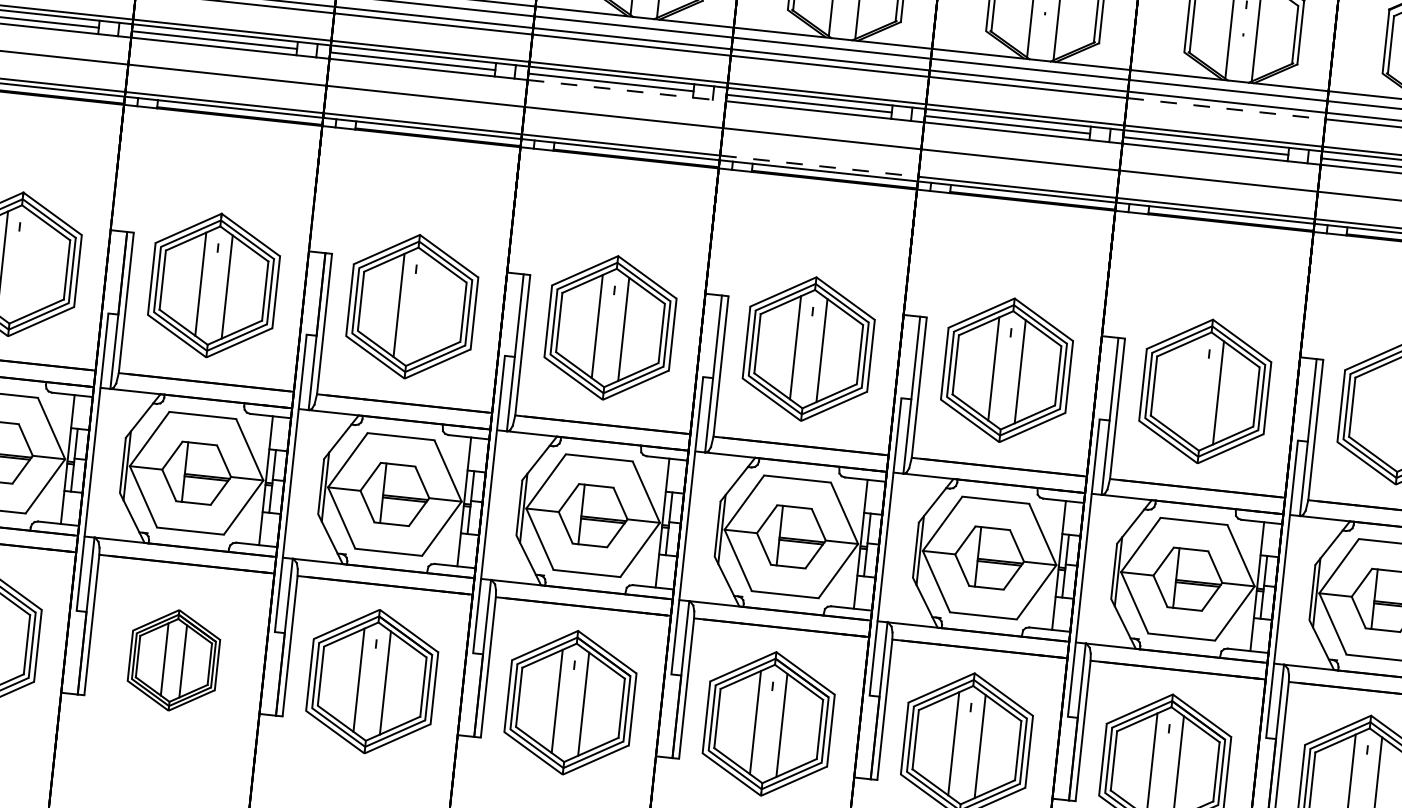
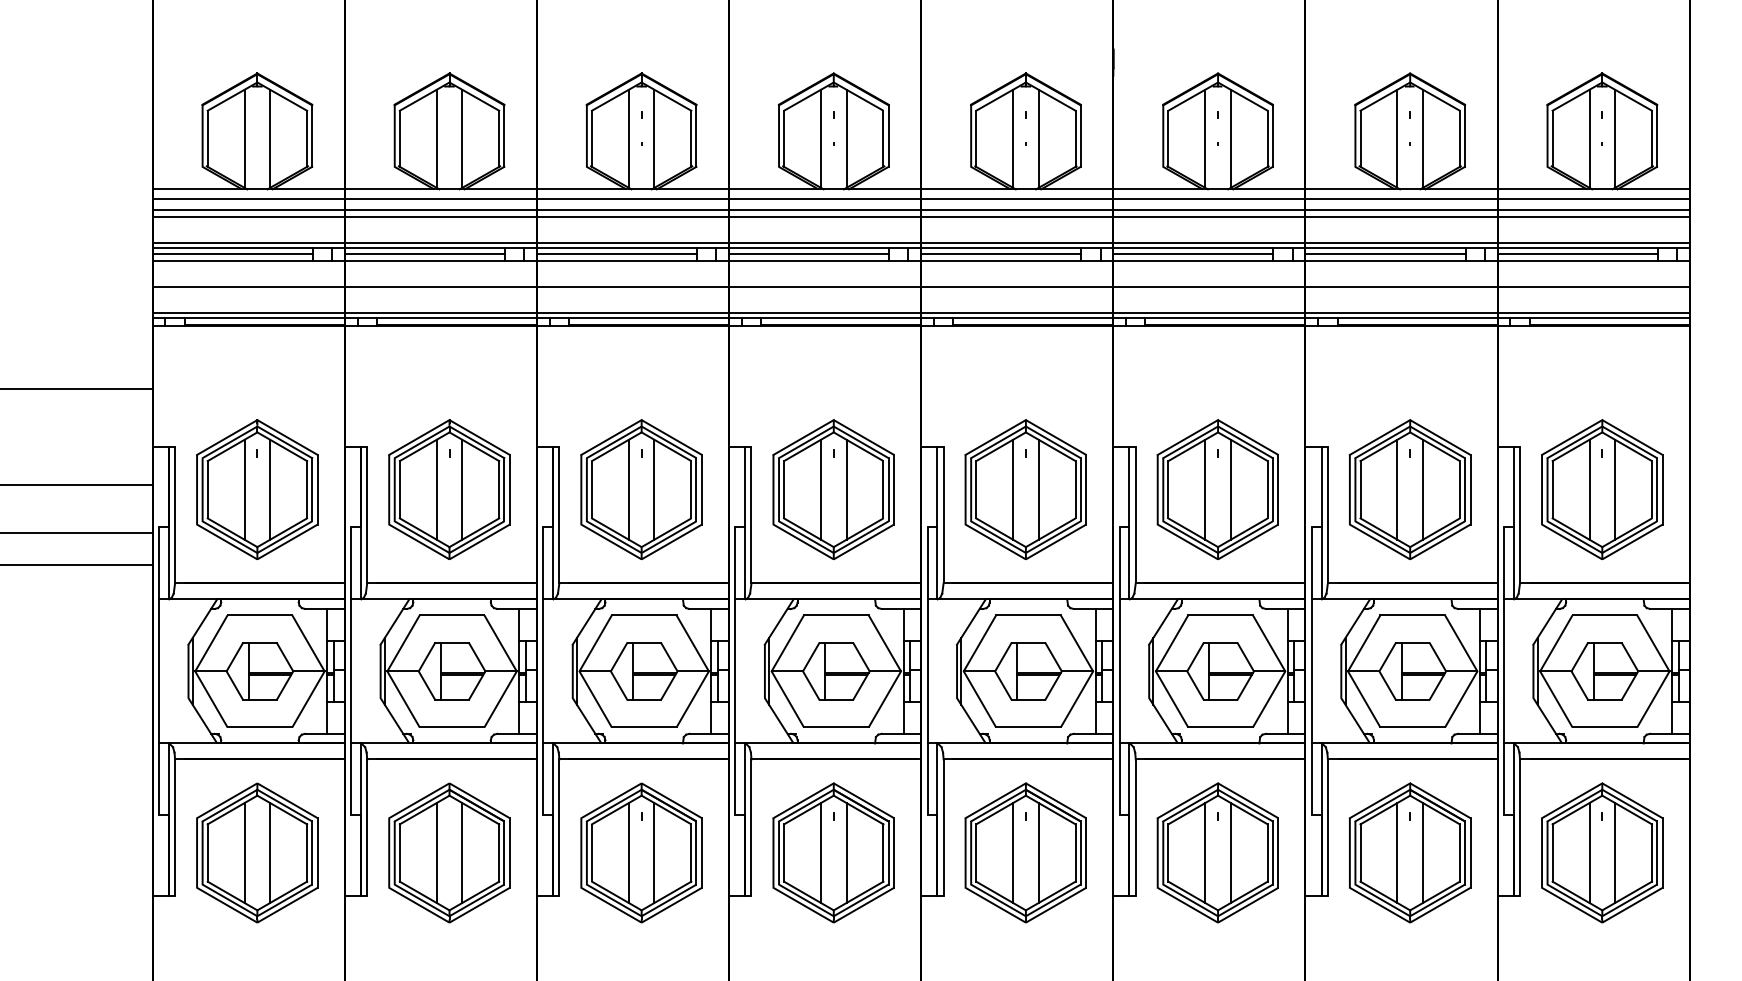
line: (627, 90) -> (825, 260), dashed -> solid
line: (1227, 108) -> (1402, 216), dashed -> solid
line: (819, 166) -> (1017, 313), dashed -> solid
line: (29, 265) -> (270, 489), added
line: (425, 307) -> (654, 489), added
line: (1192, 389) -> (1397, 489), added
line: (1390, 411) -> (1589, 489), added
part: (174, 659) -> (449, 852), size x1.43

